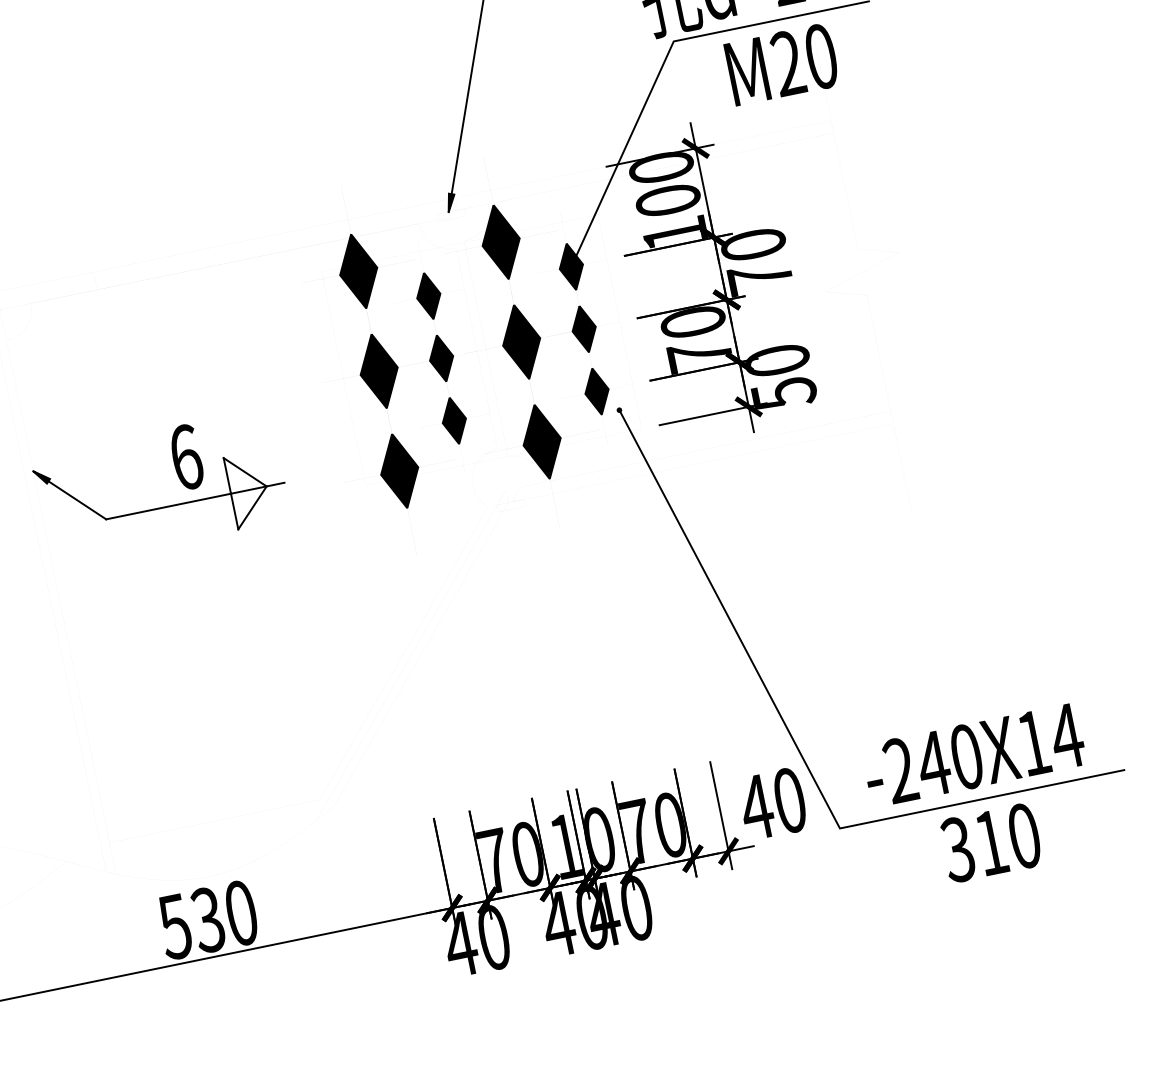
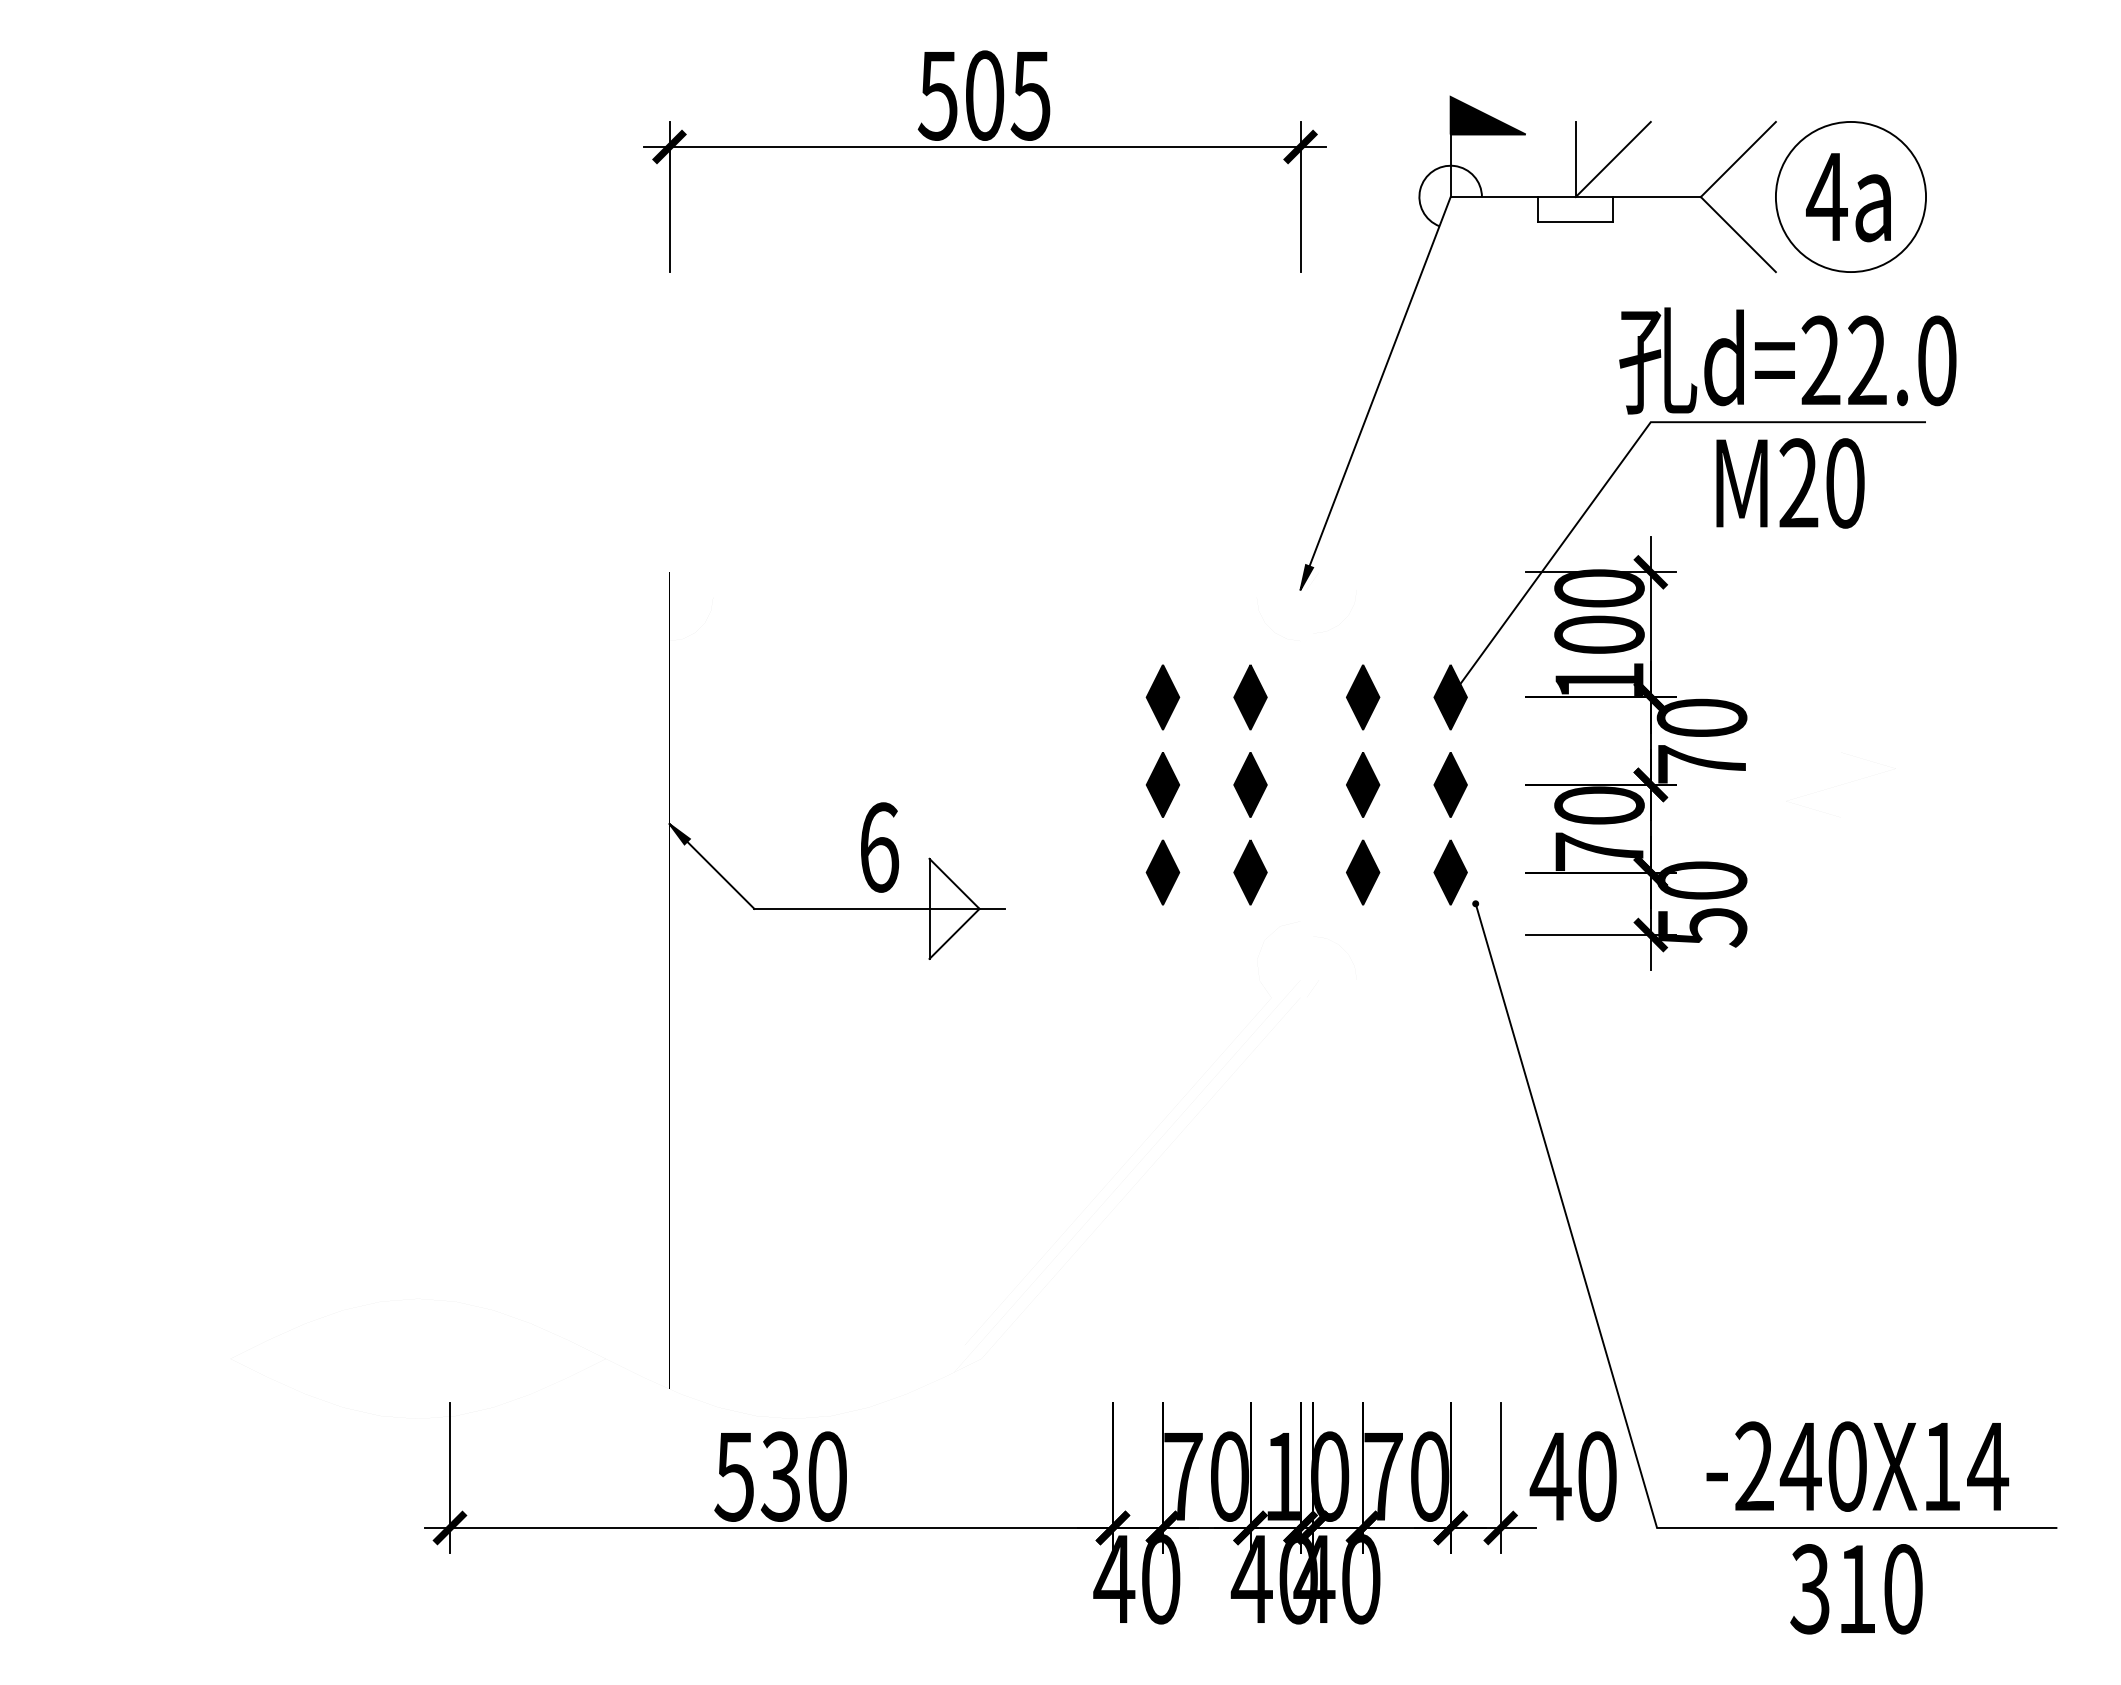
part: (522, 341) -> (1363, 784), size x0.62
part: (378, 371) -> (1162, 784), size x0.62

